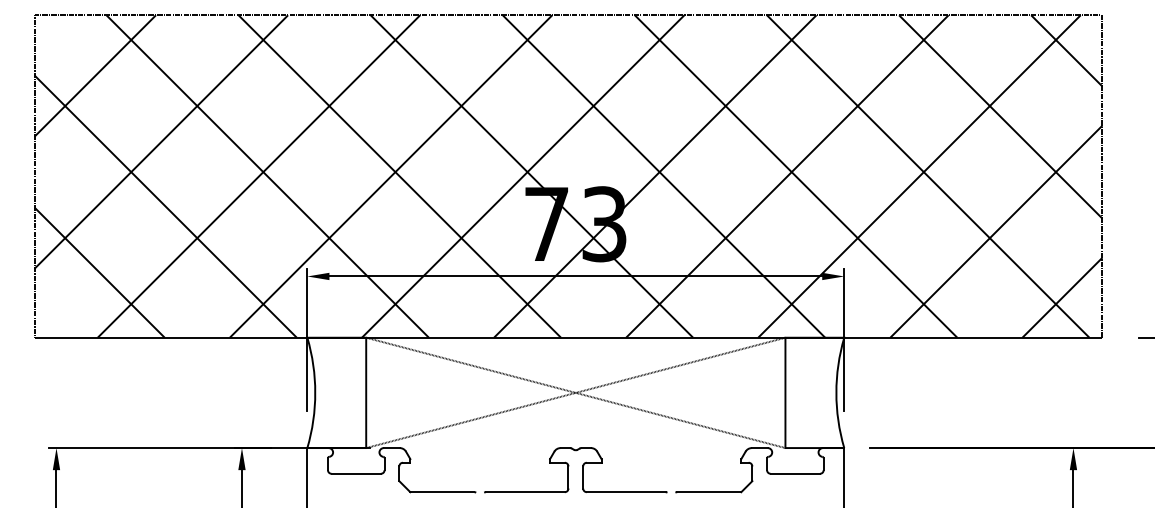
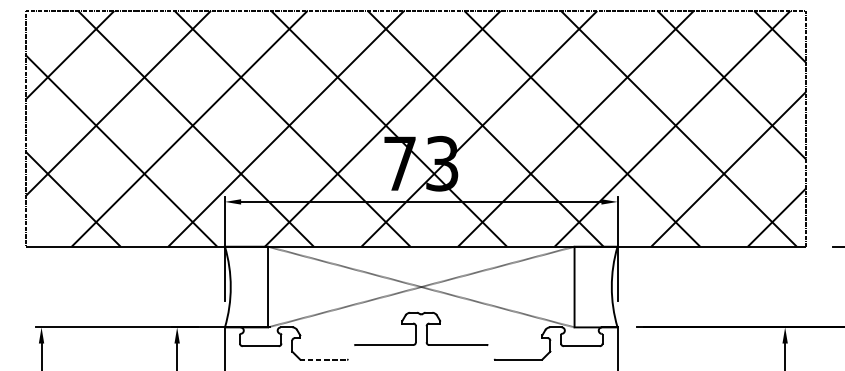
part: (568, 470) -> (415, 329), moved
line: (442, 492) -> (323, 359), solid -> dashed

